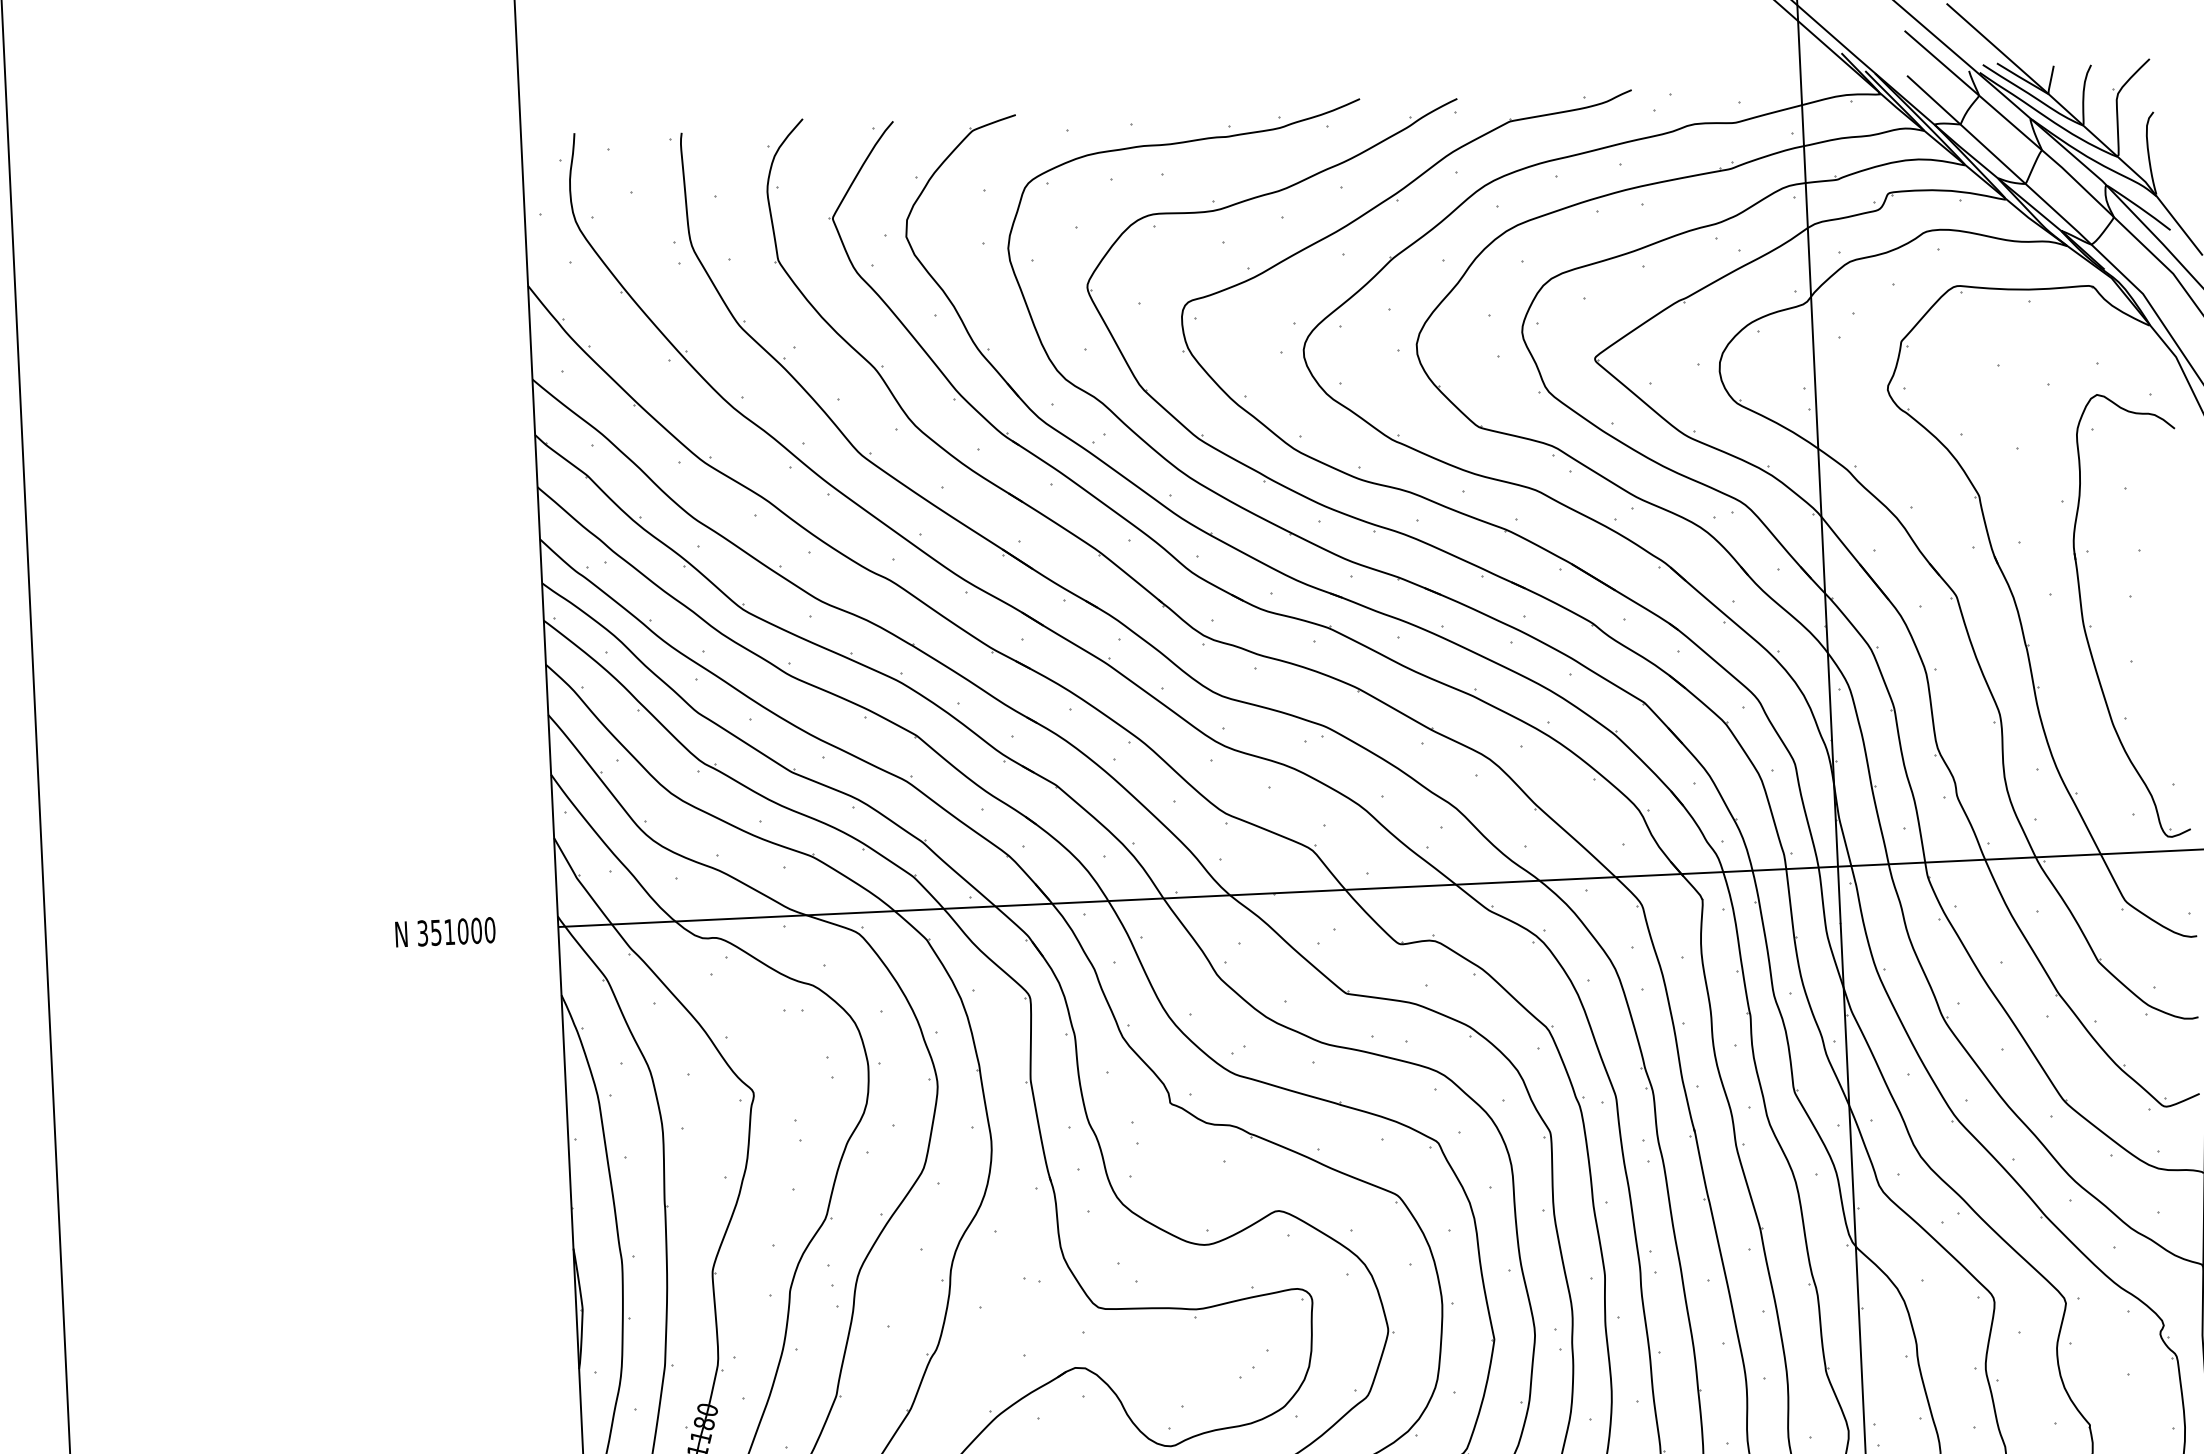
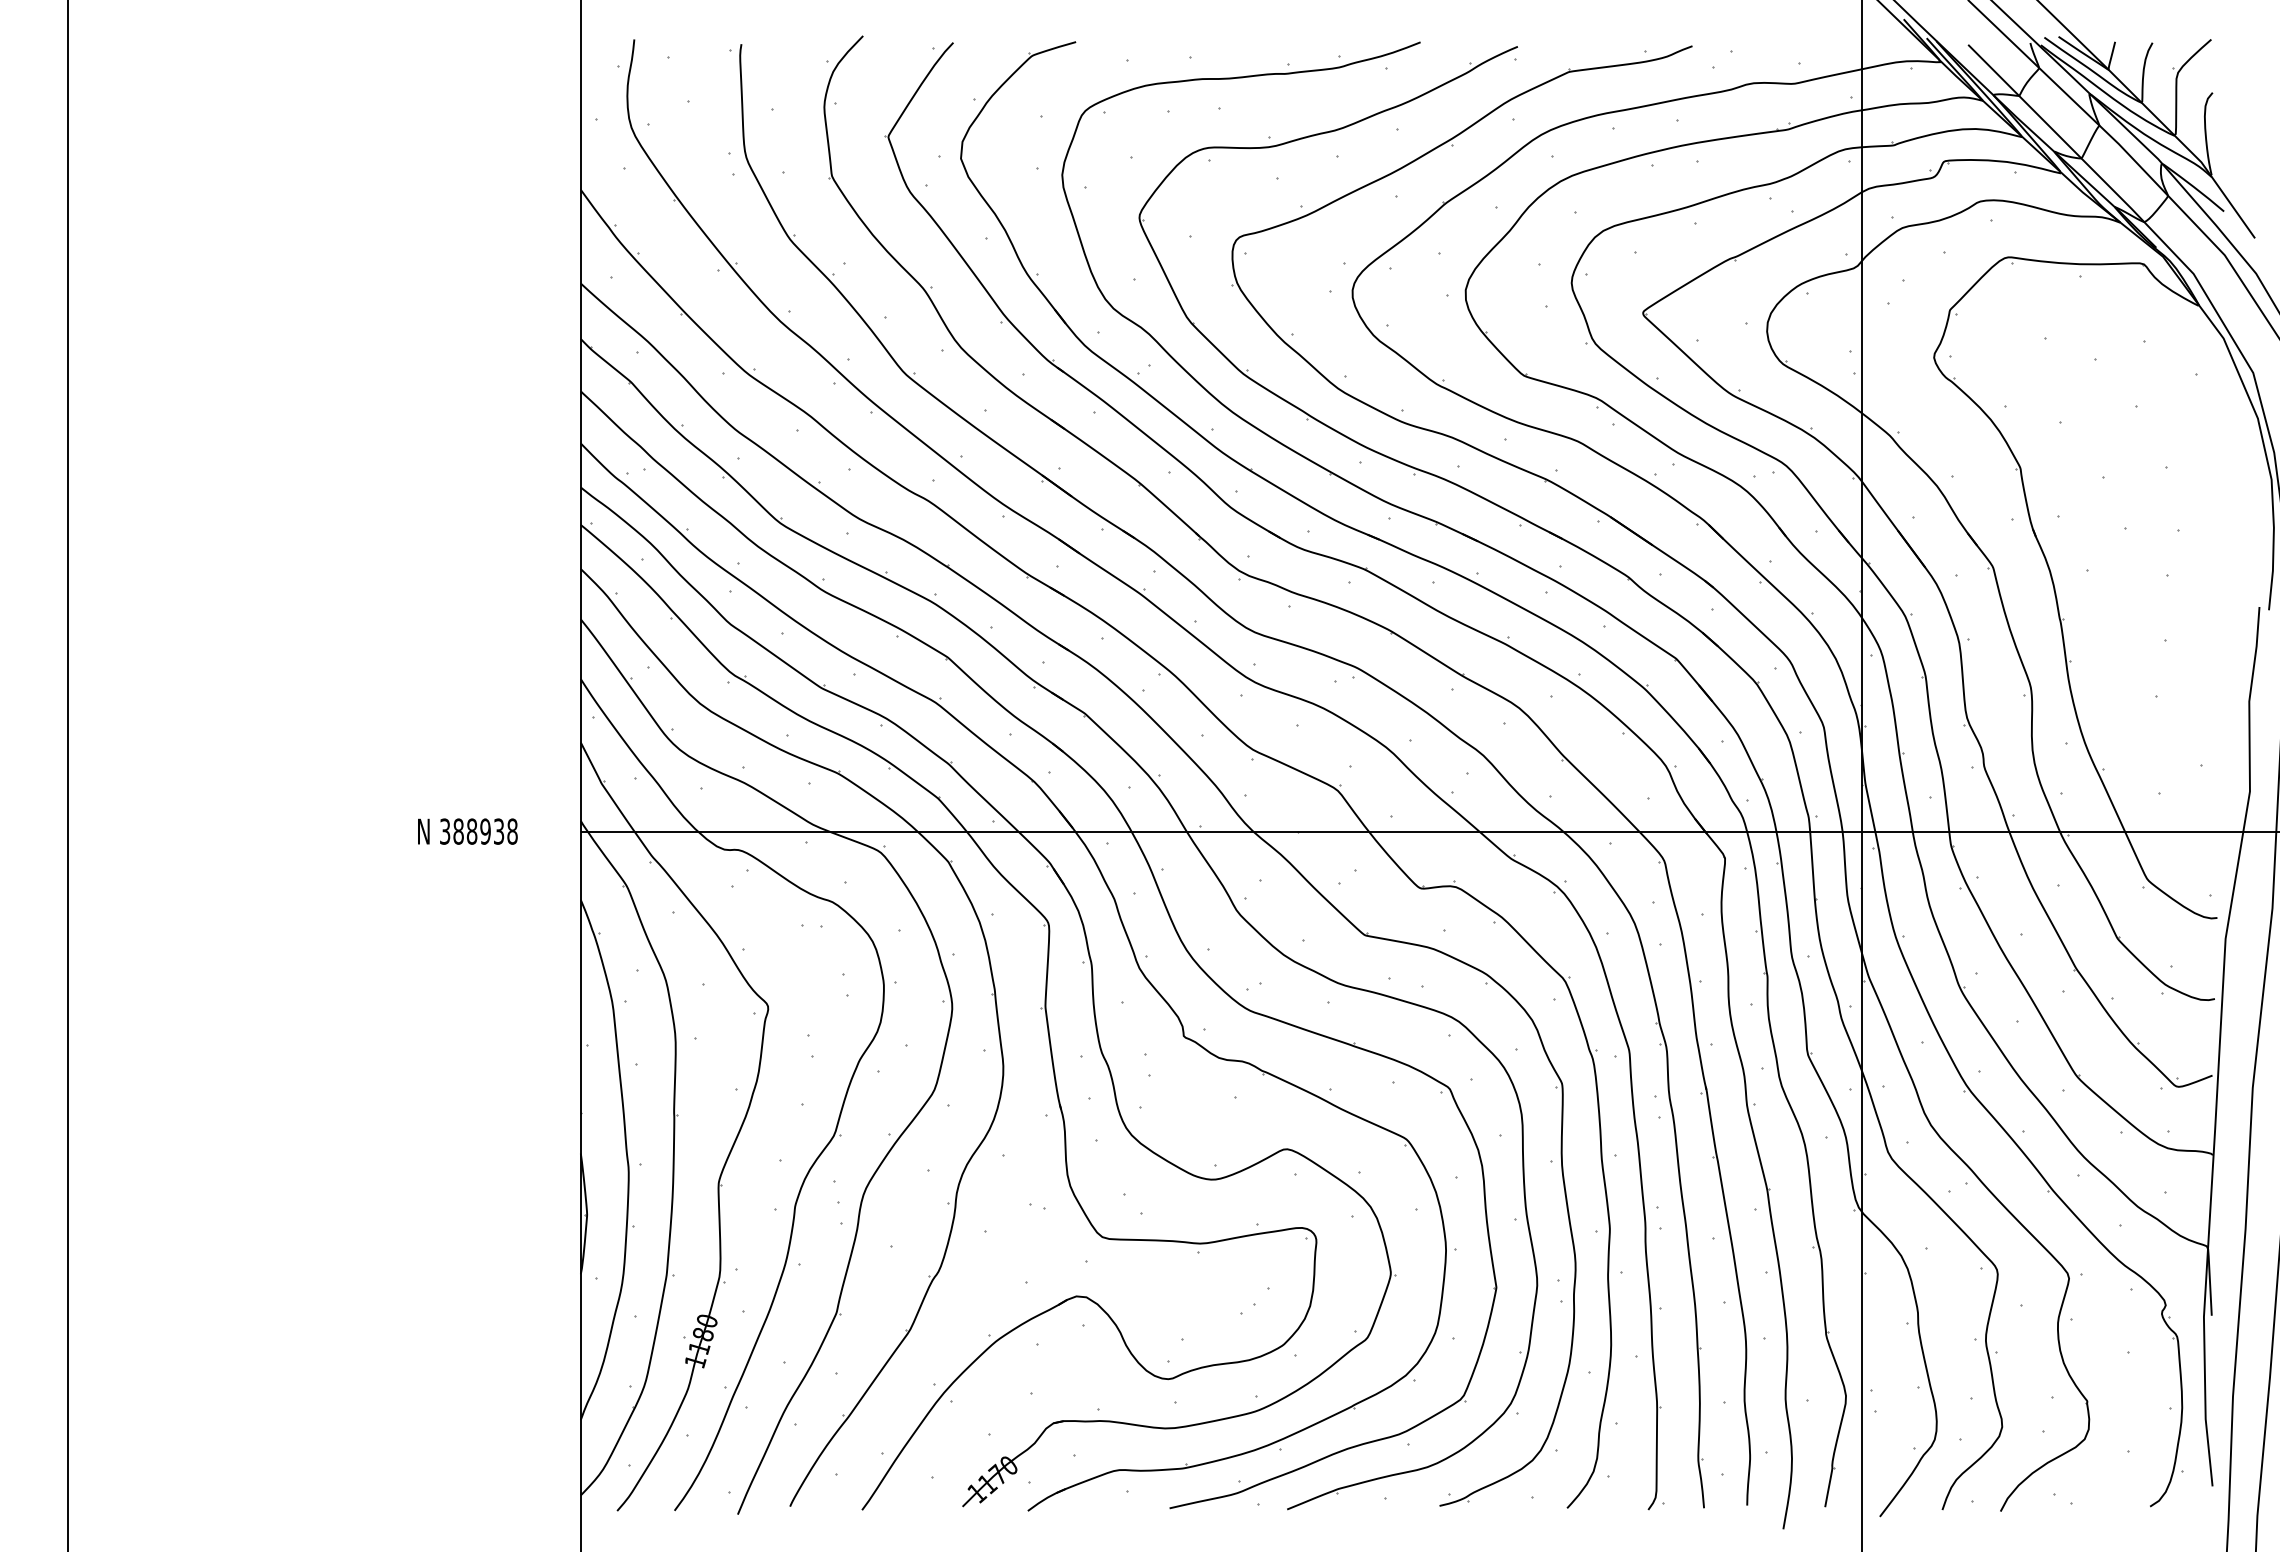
part: (2091, 626) -> (2126, 603), removed
text: (463, 931) -> (485, 831), 351000 -> 388938

